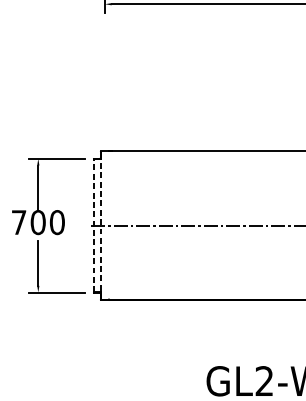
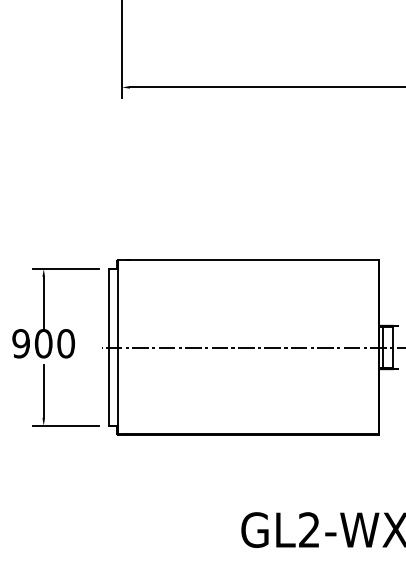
text: (18, 222) -> (20, 343), 700 -> 900
line: (93, 225) -> (108, 347), dashed -> solid
line: (101, 225) -> (117, 347), dashed -> solid

